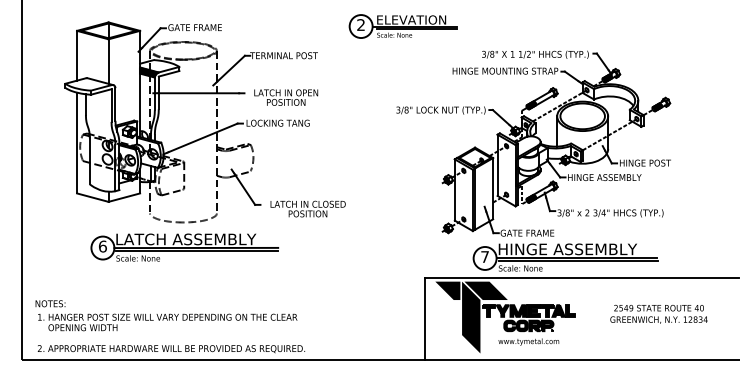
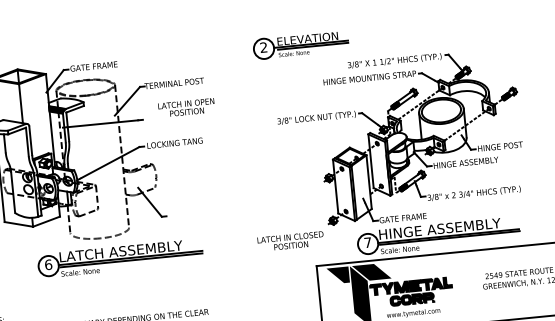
part: (402, 26) -> (300, 45), moved
text: (286, 97) -> (186, 107), moved
text: (307, 208) -> (290, 241), moved
part: (184, 247) -> (120, 258), moved

